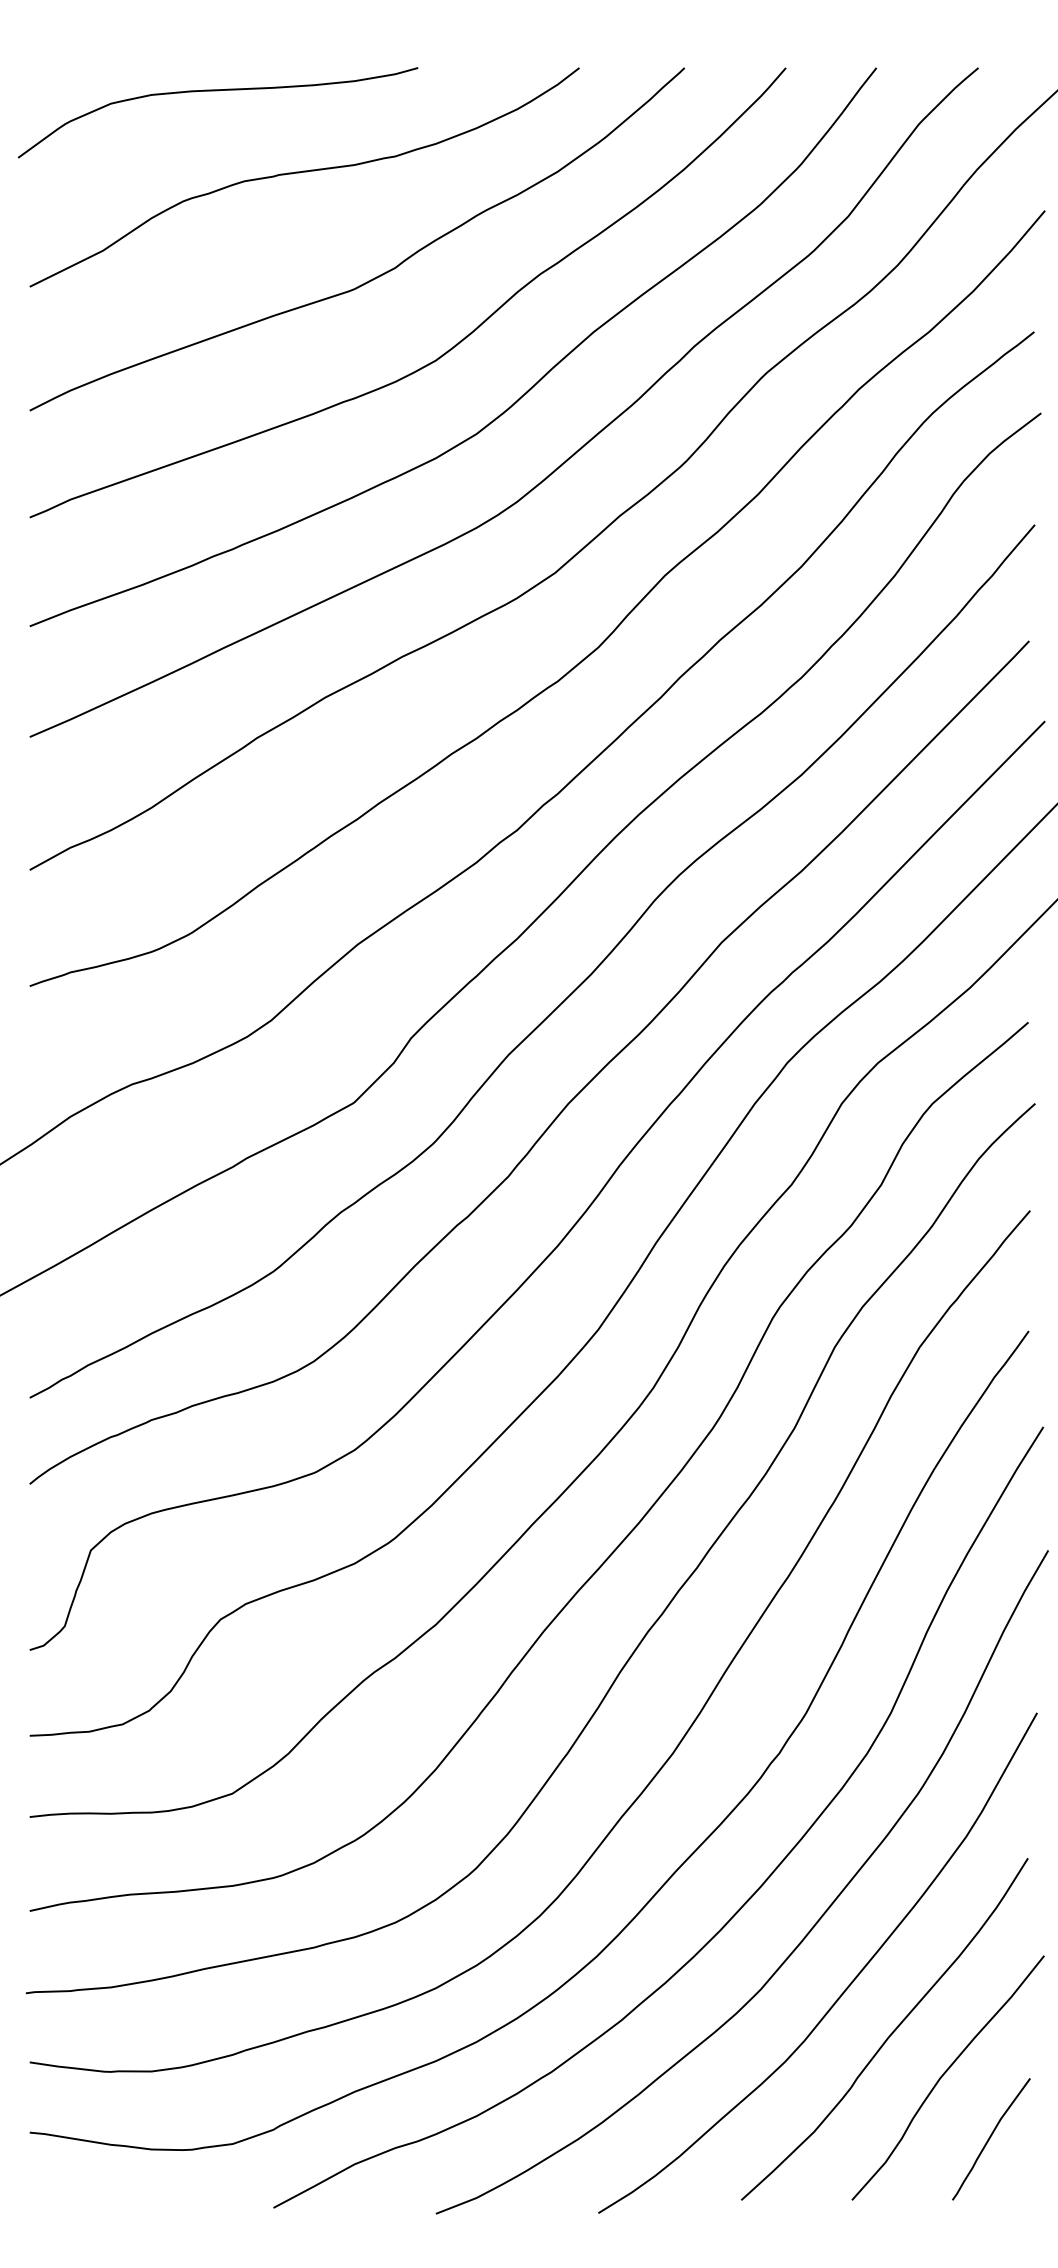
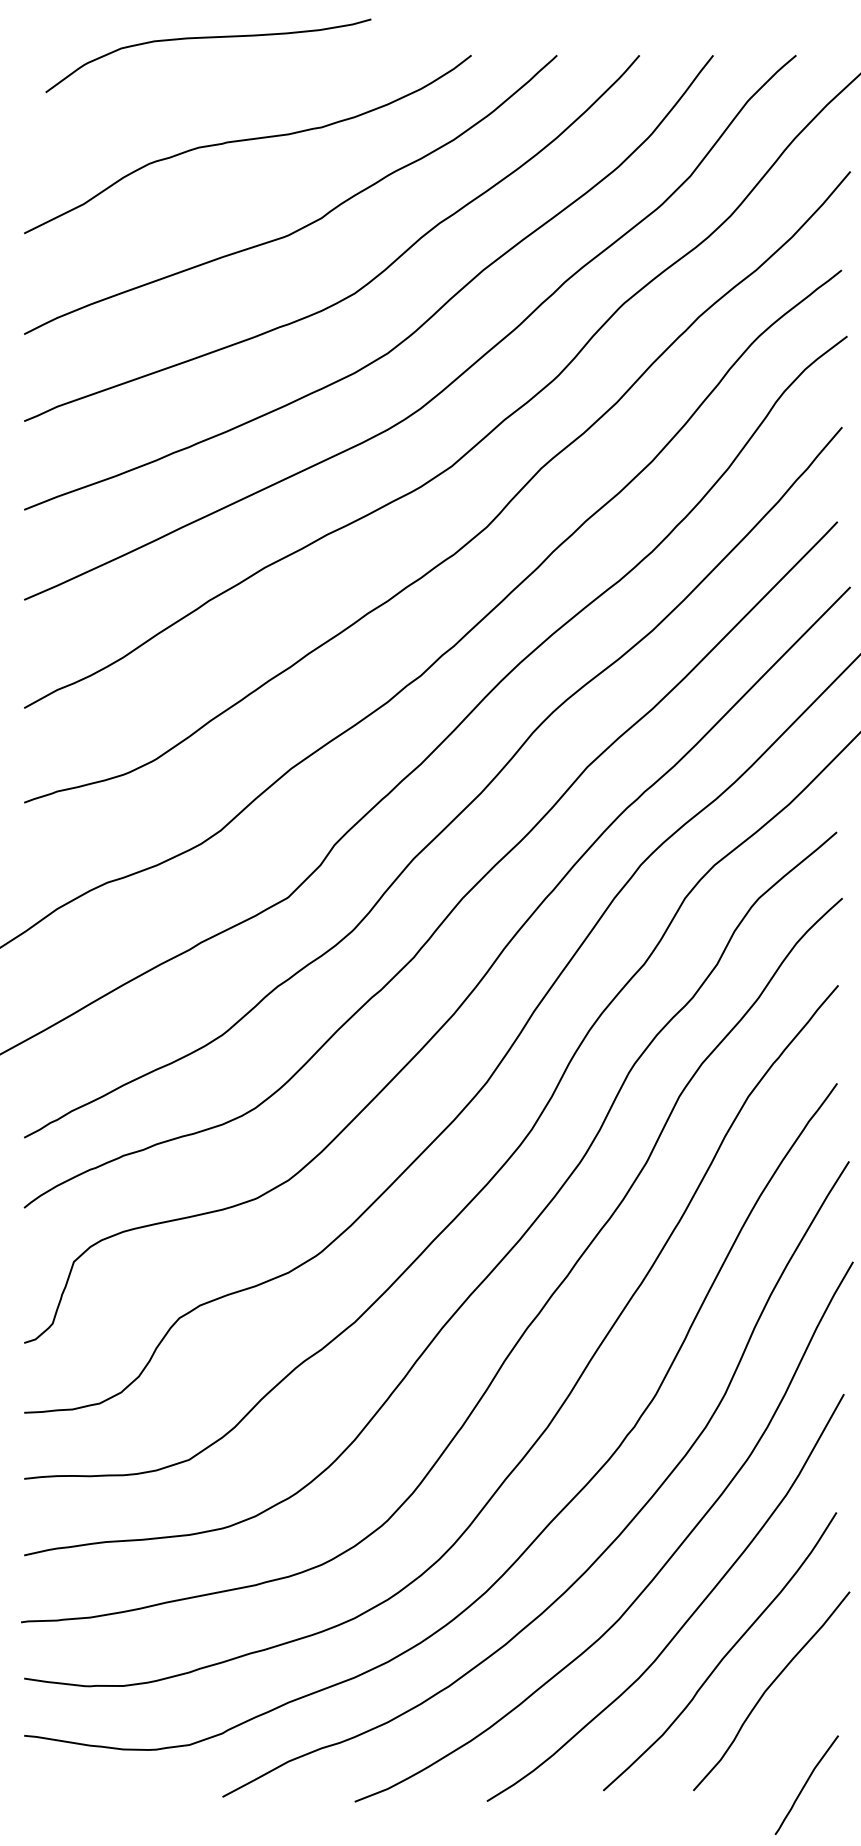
curve: (218, 91) -> (208, 38), moved
curve: (990, 2138) -> (806, 1784), moved

